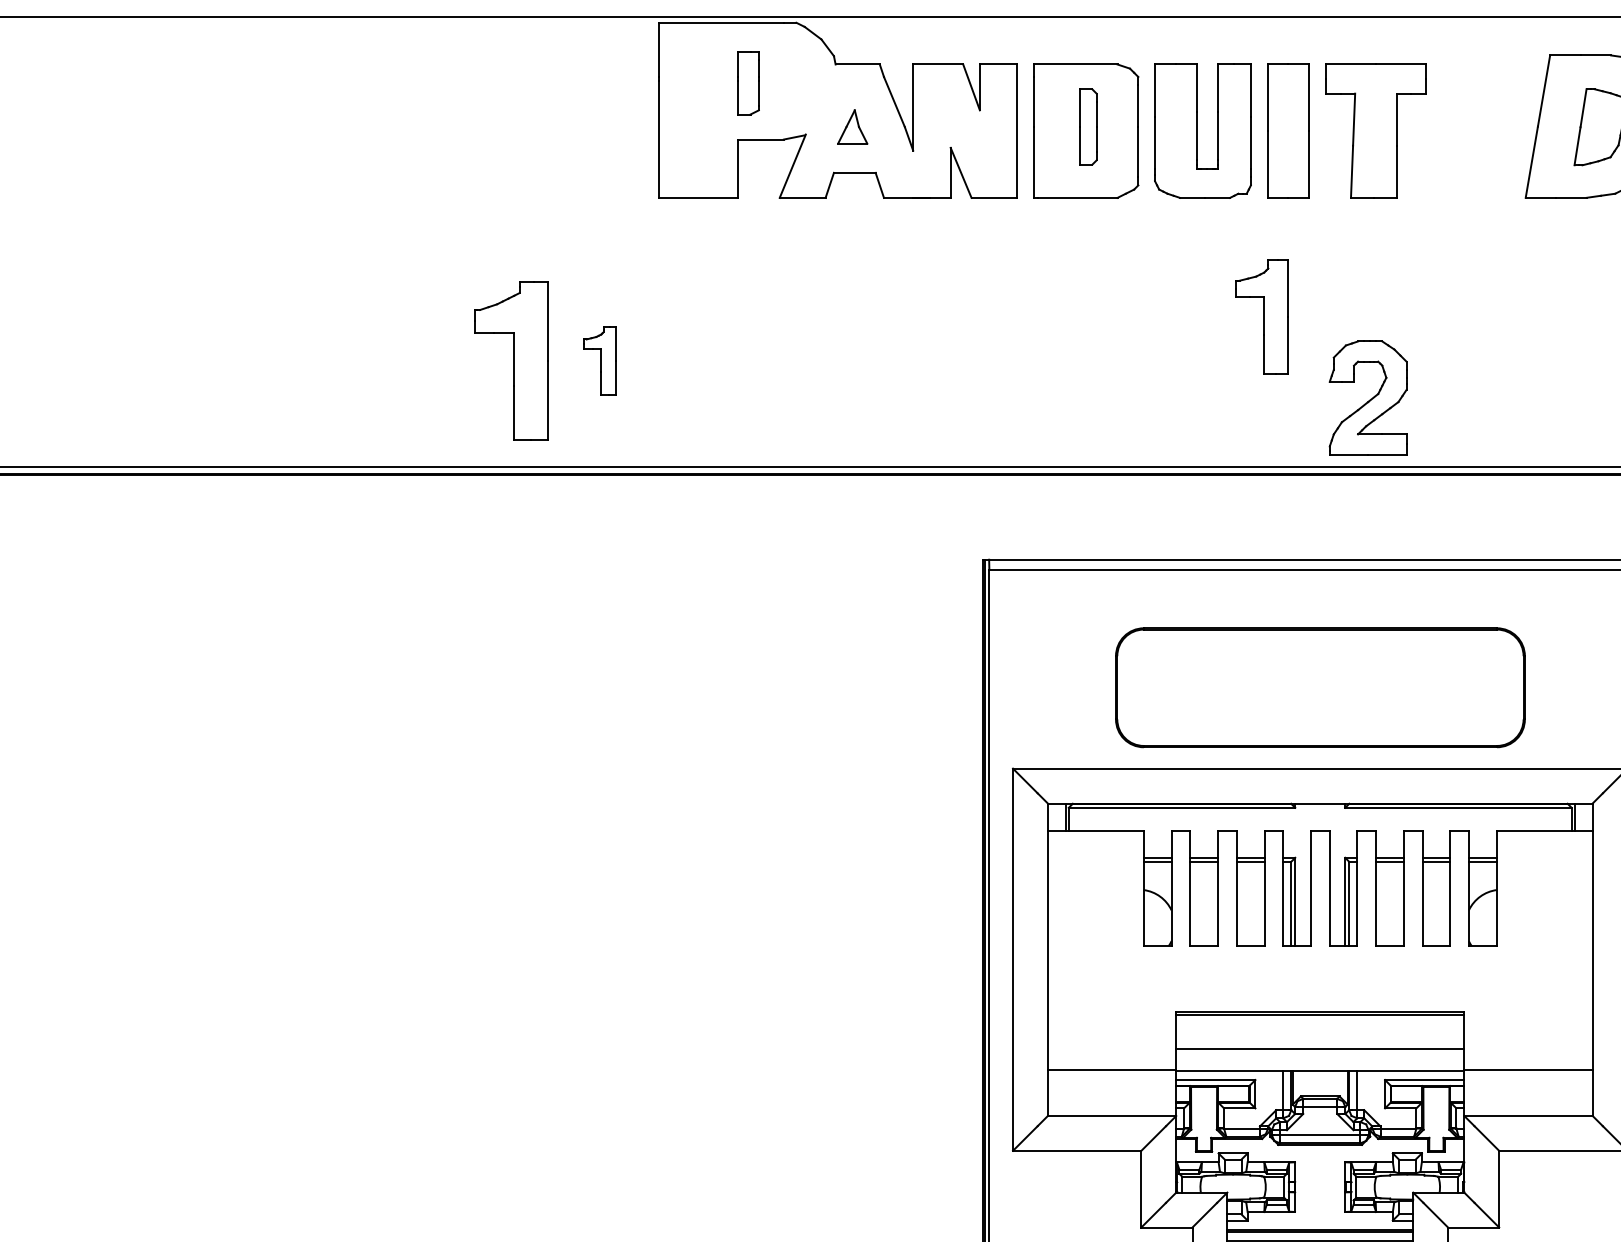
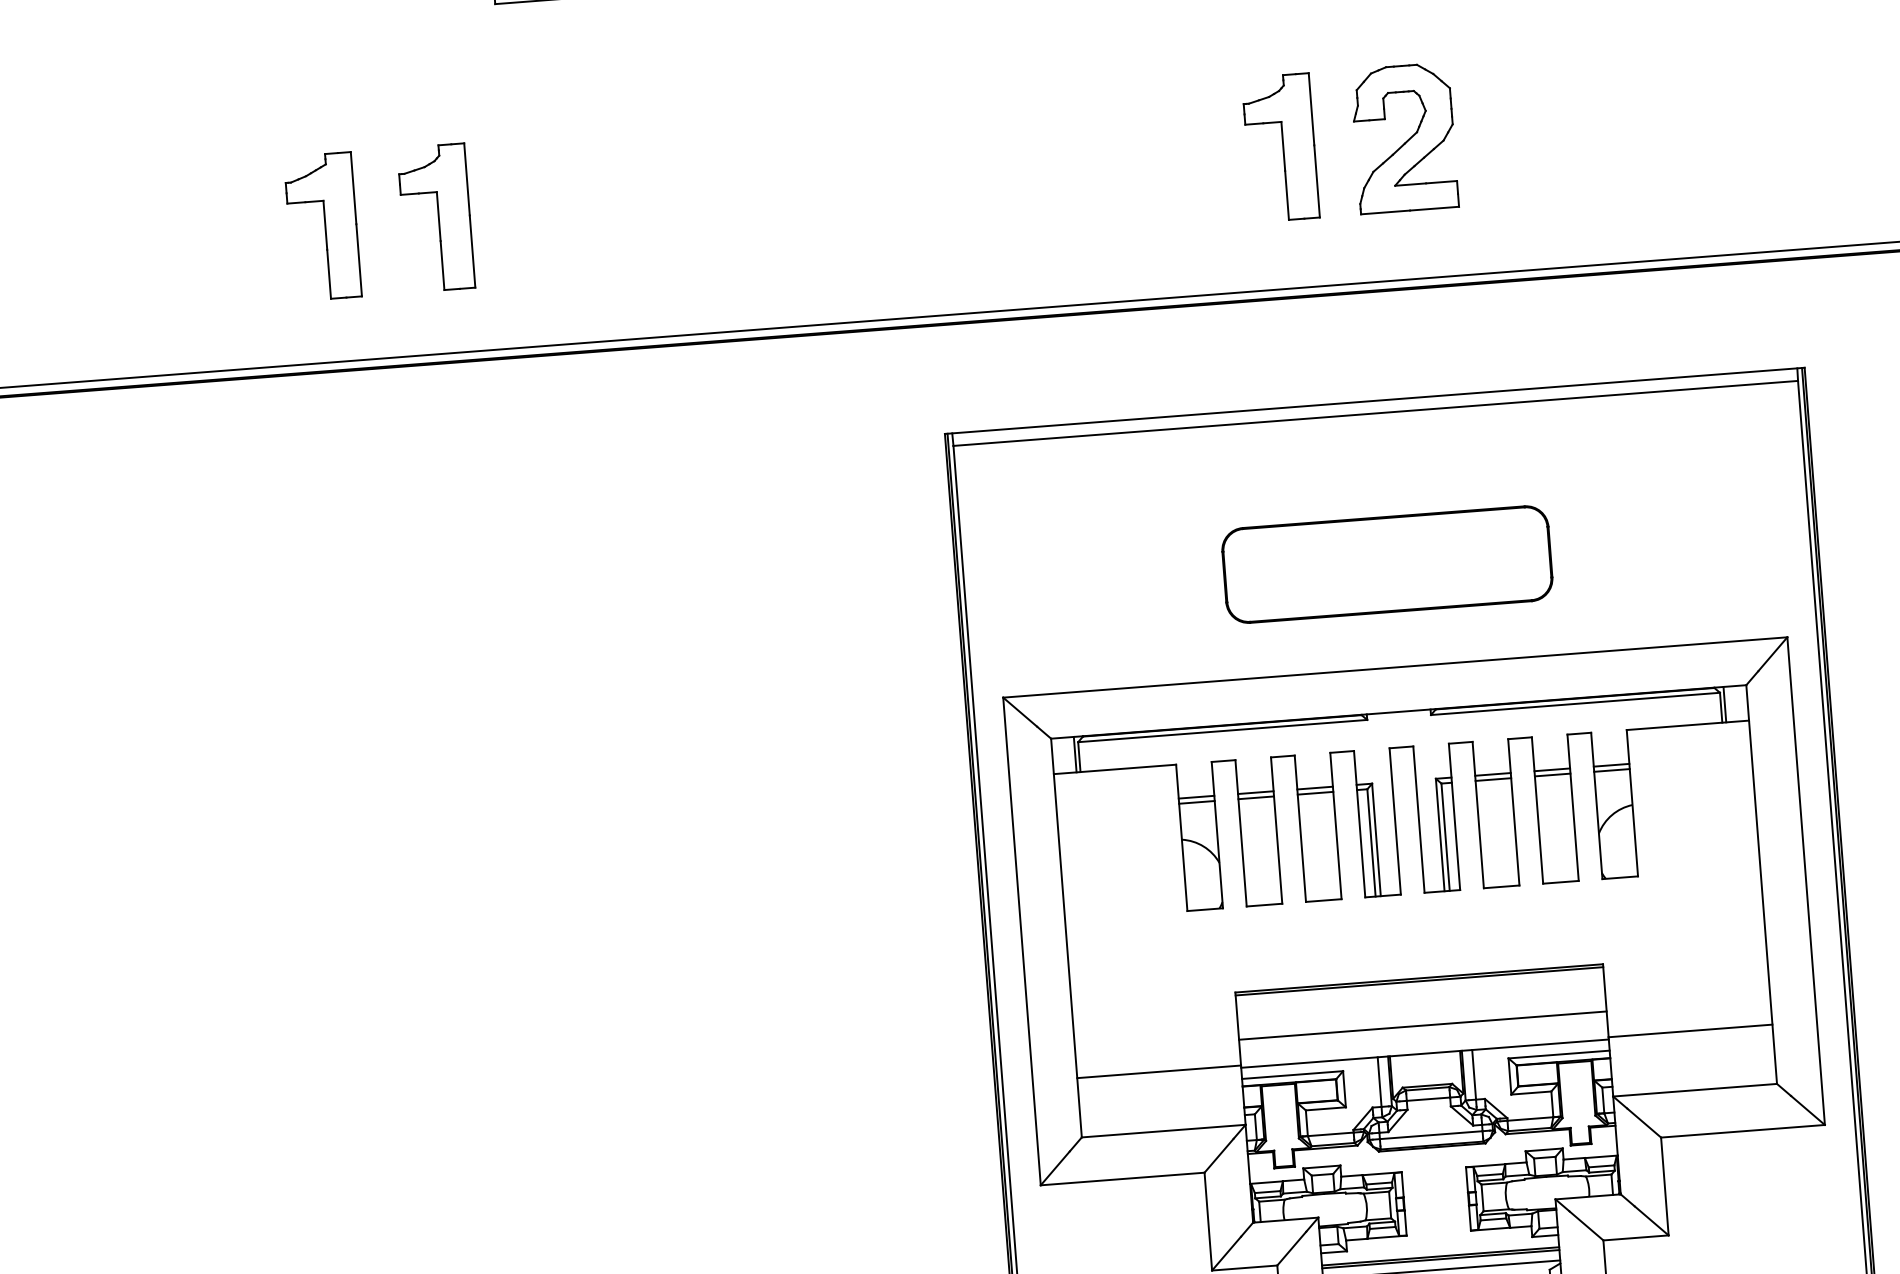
part: (1261, 316) -> (1279, 147), moved
part: (510, 361) -> (322, 227), size x0.71
part: (599, 361) -> (435, 218), size x1.67
part: (1367, 397) -> (1403, 137), moved
part: (1319, 688) -> (1386, 565), size x0.62

